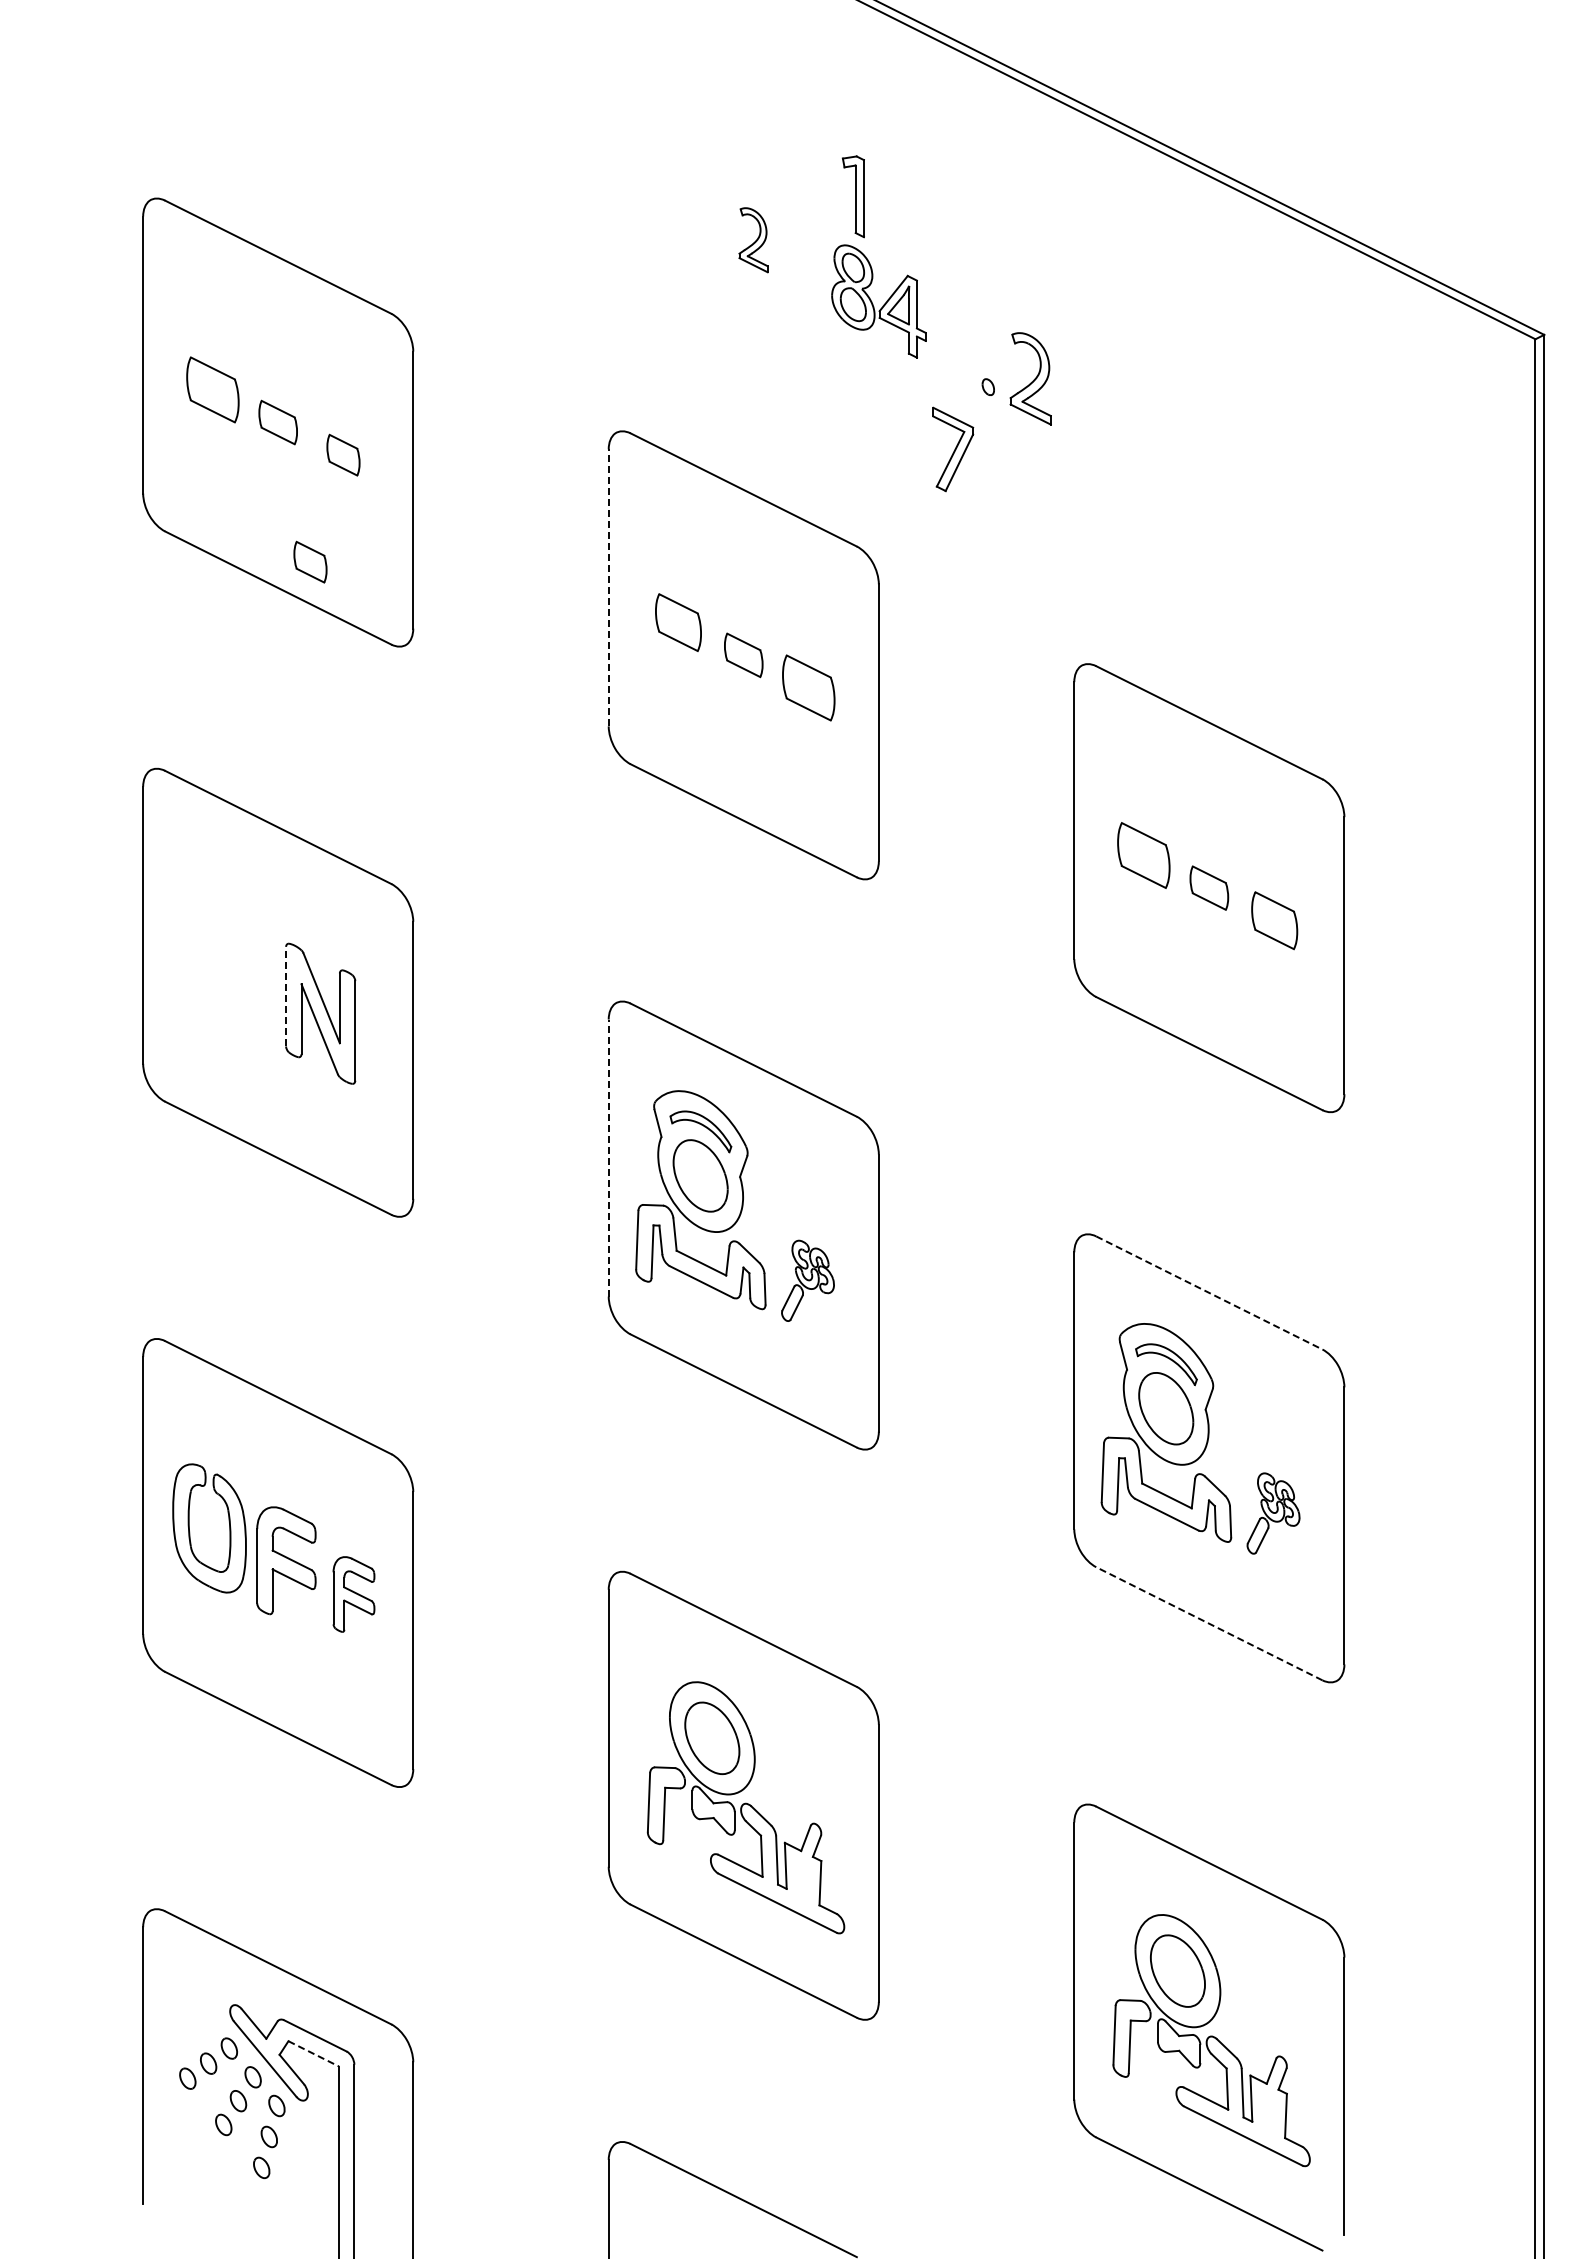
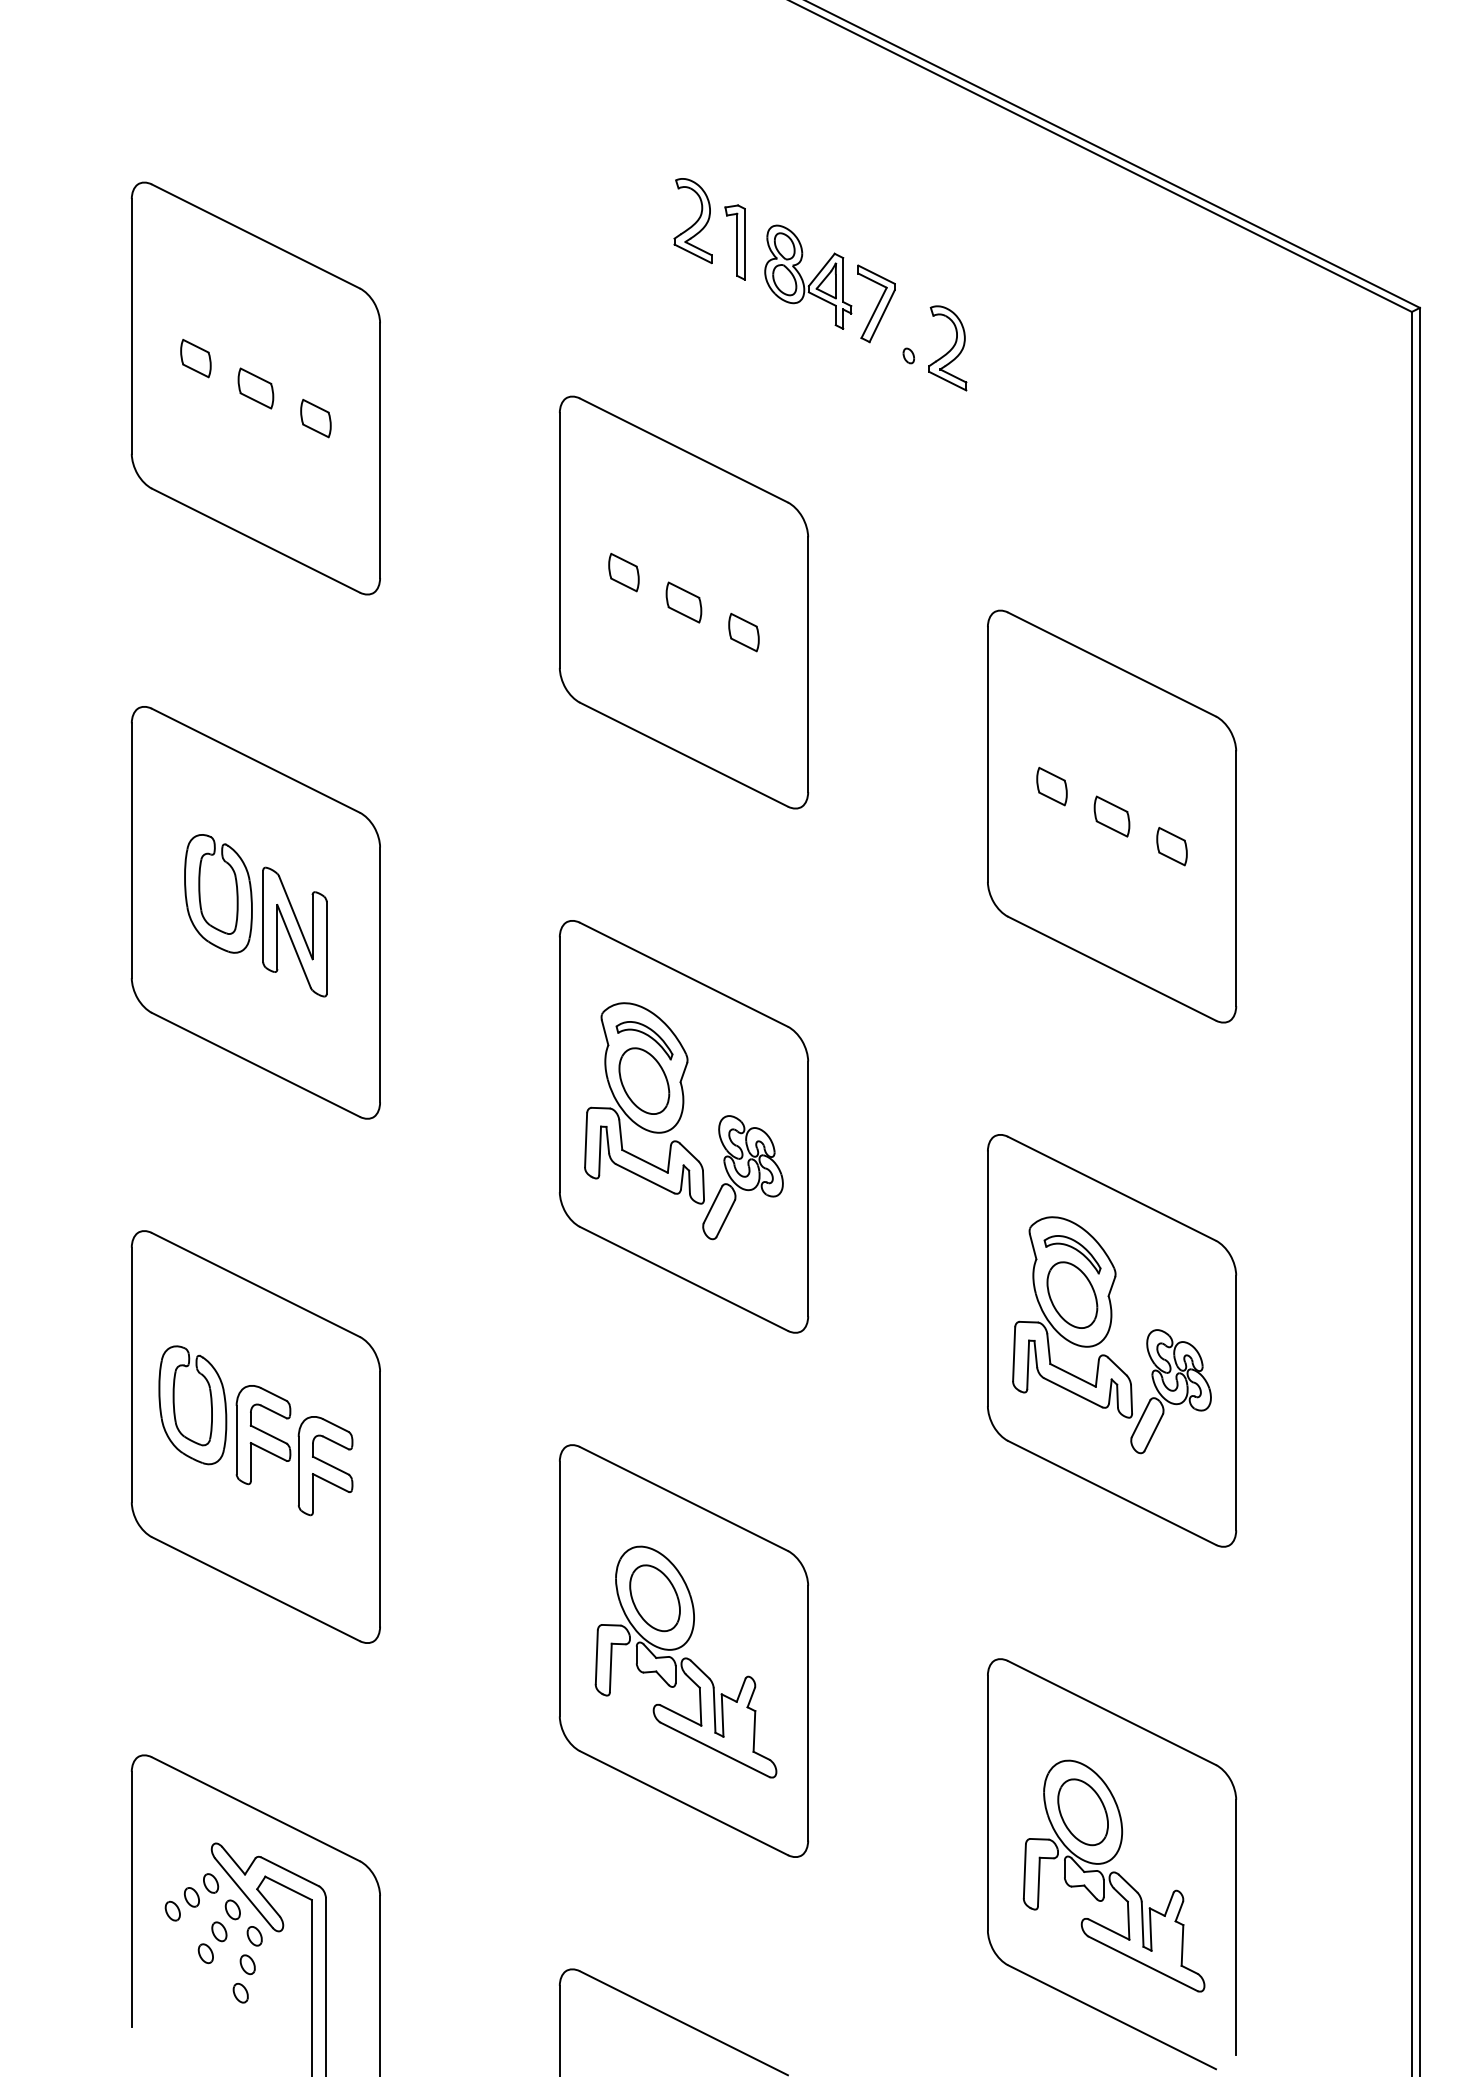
part: (852, 196) -> (734, 242), moved
part: (753, 239) -> (692, 220), size x1.43
part: (212, 389) -> (195, 358), size x0.62
part: (953, 449) -> (876, 303), moved
part: (310, 561) -> (285, 516), removed
line: (608, 587) -> (559, 540), dashed -> solid
part: (678, 622) -> (623, 572), size x0.71
part: (809, 687) -> (744, 632), size x0.62
part: (1144, 855) -> (1052, 786), size x0.62
part: (1274, 920) -> (1171, 846), size x0.71
part: (256, 967) -> (235, 889), added
line: (286, 996) -> (263, 916), dashed -> solid
line: (608, 1158) -> (559, 1065), dashed -> solid
part: (807, 1280) -> (742, 1177), size x1.67
line: (1209, 1293) -> (1112, 1189), dashed -> solid
part: (1273, 1513) -> (1171, 1391), size x1.67
part: (353, 1594) -> (325, 1466), size x1.43
line: (1208, 1623) -> (1111, 1492), dashed -> solid
line: (314, 2054) -> (289, 1888), dashed -> solid

